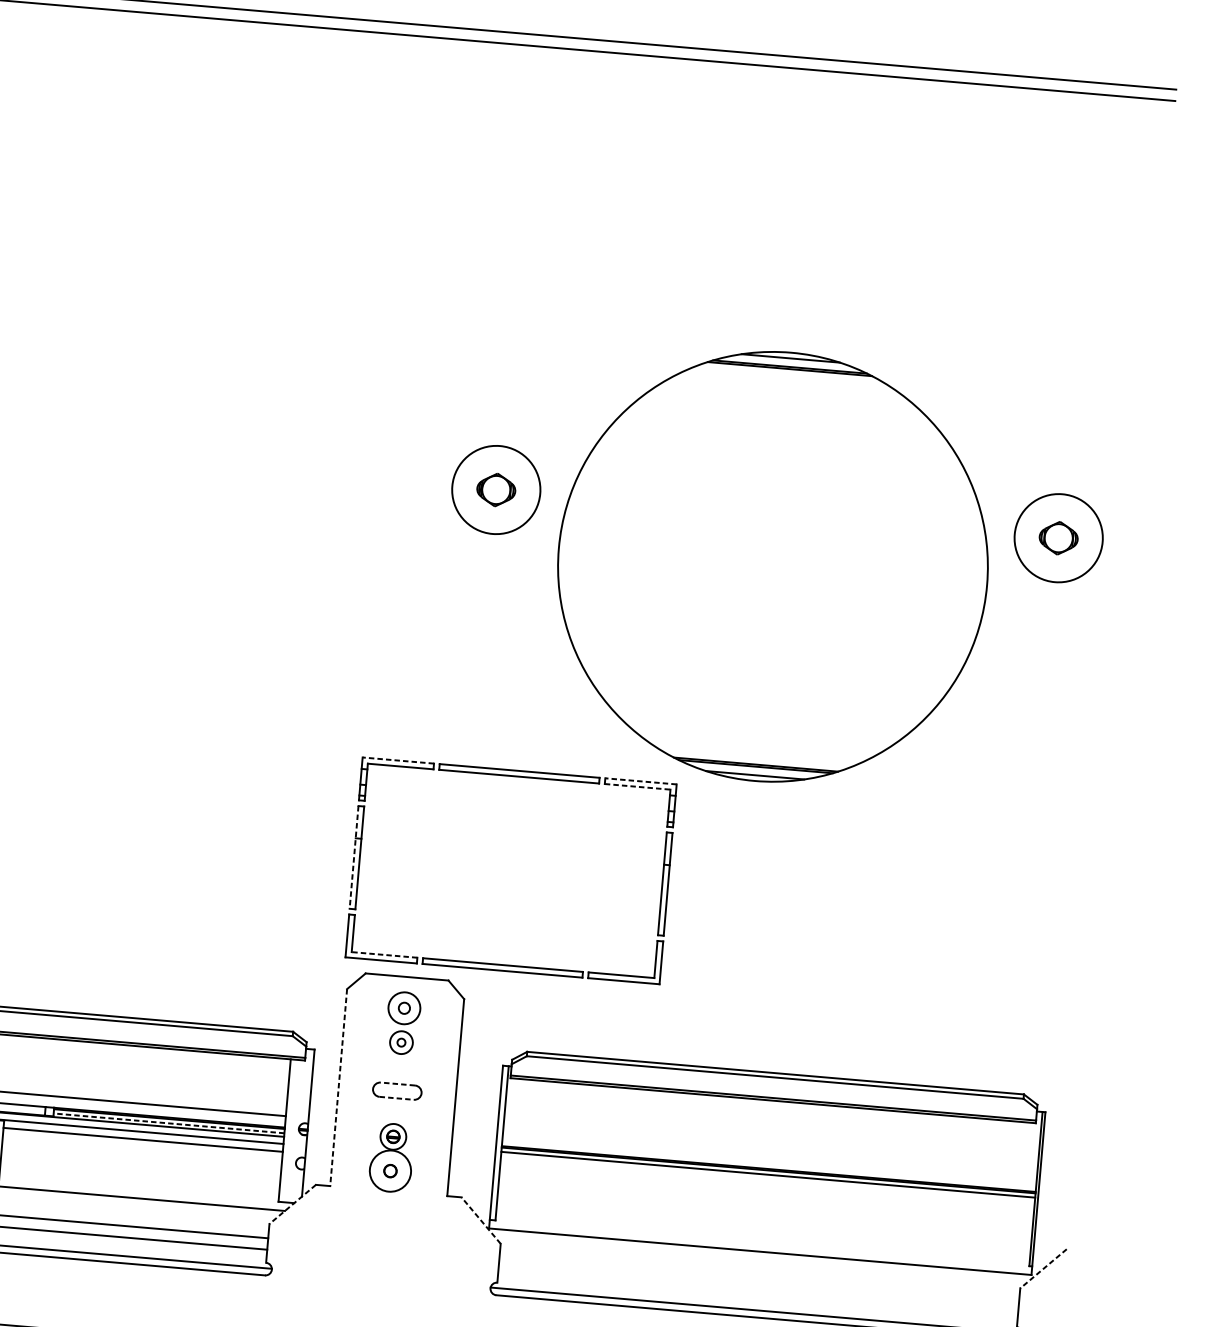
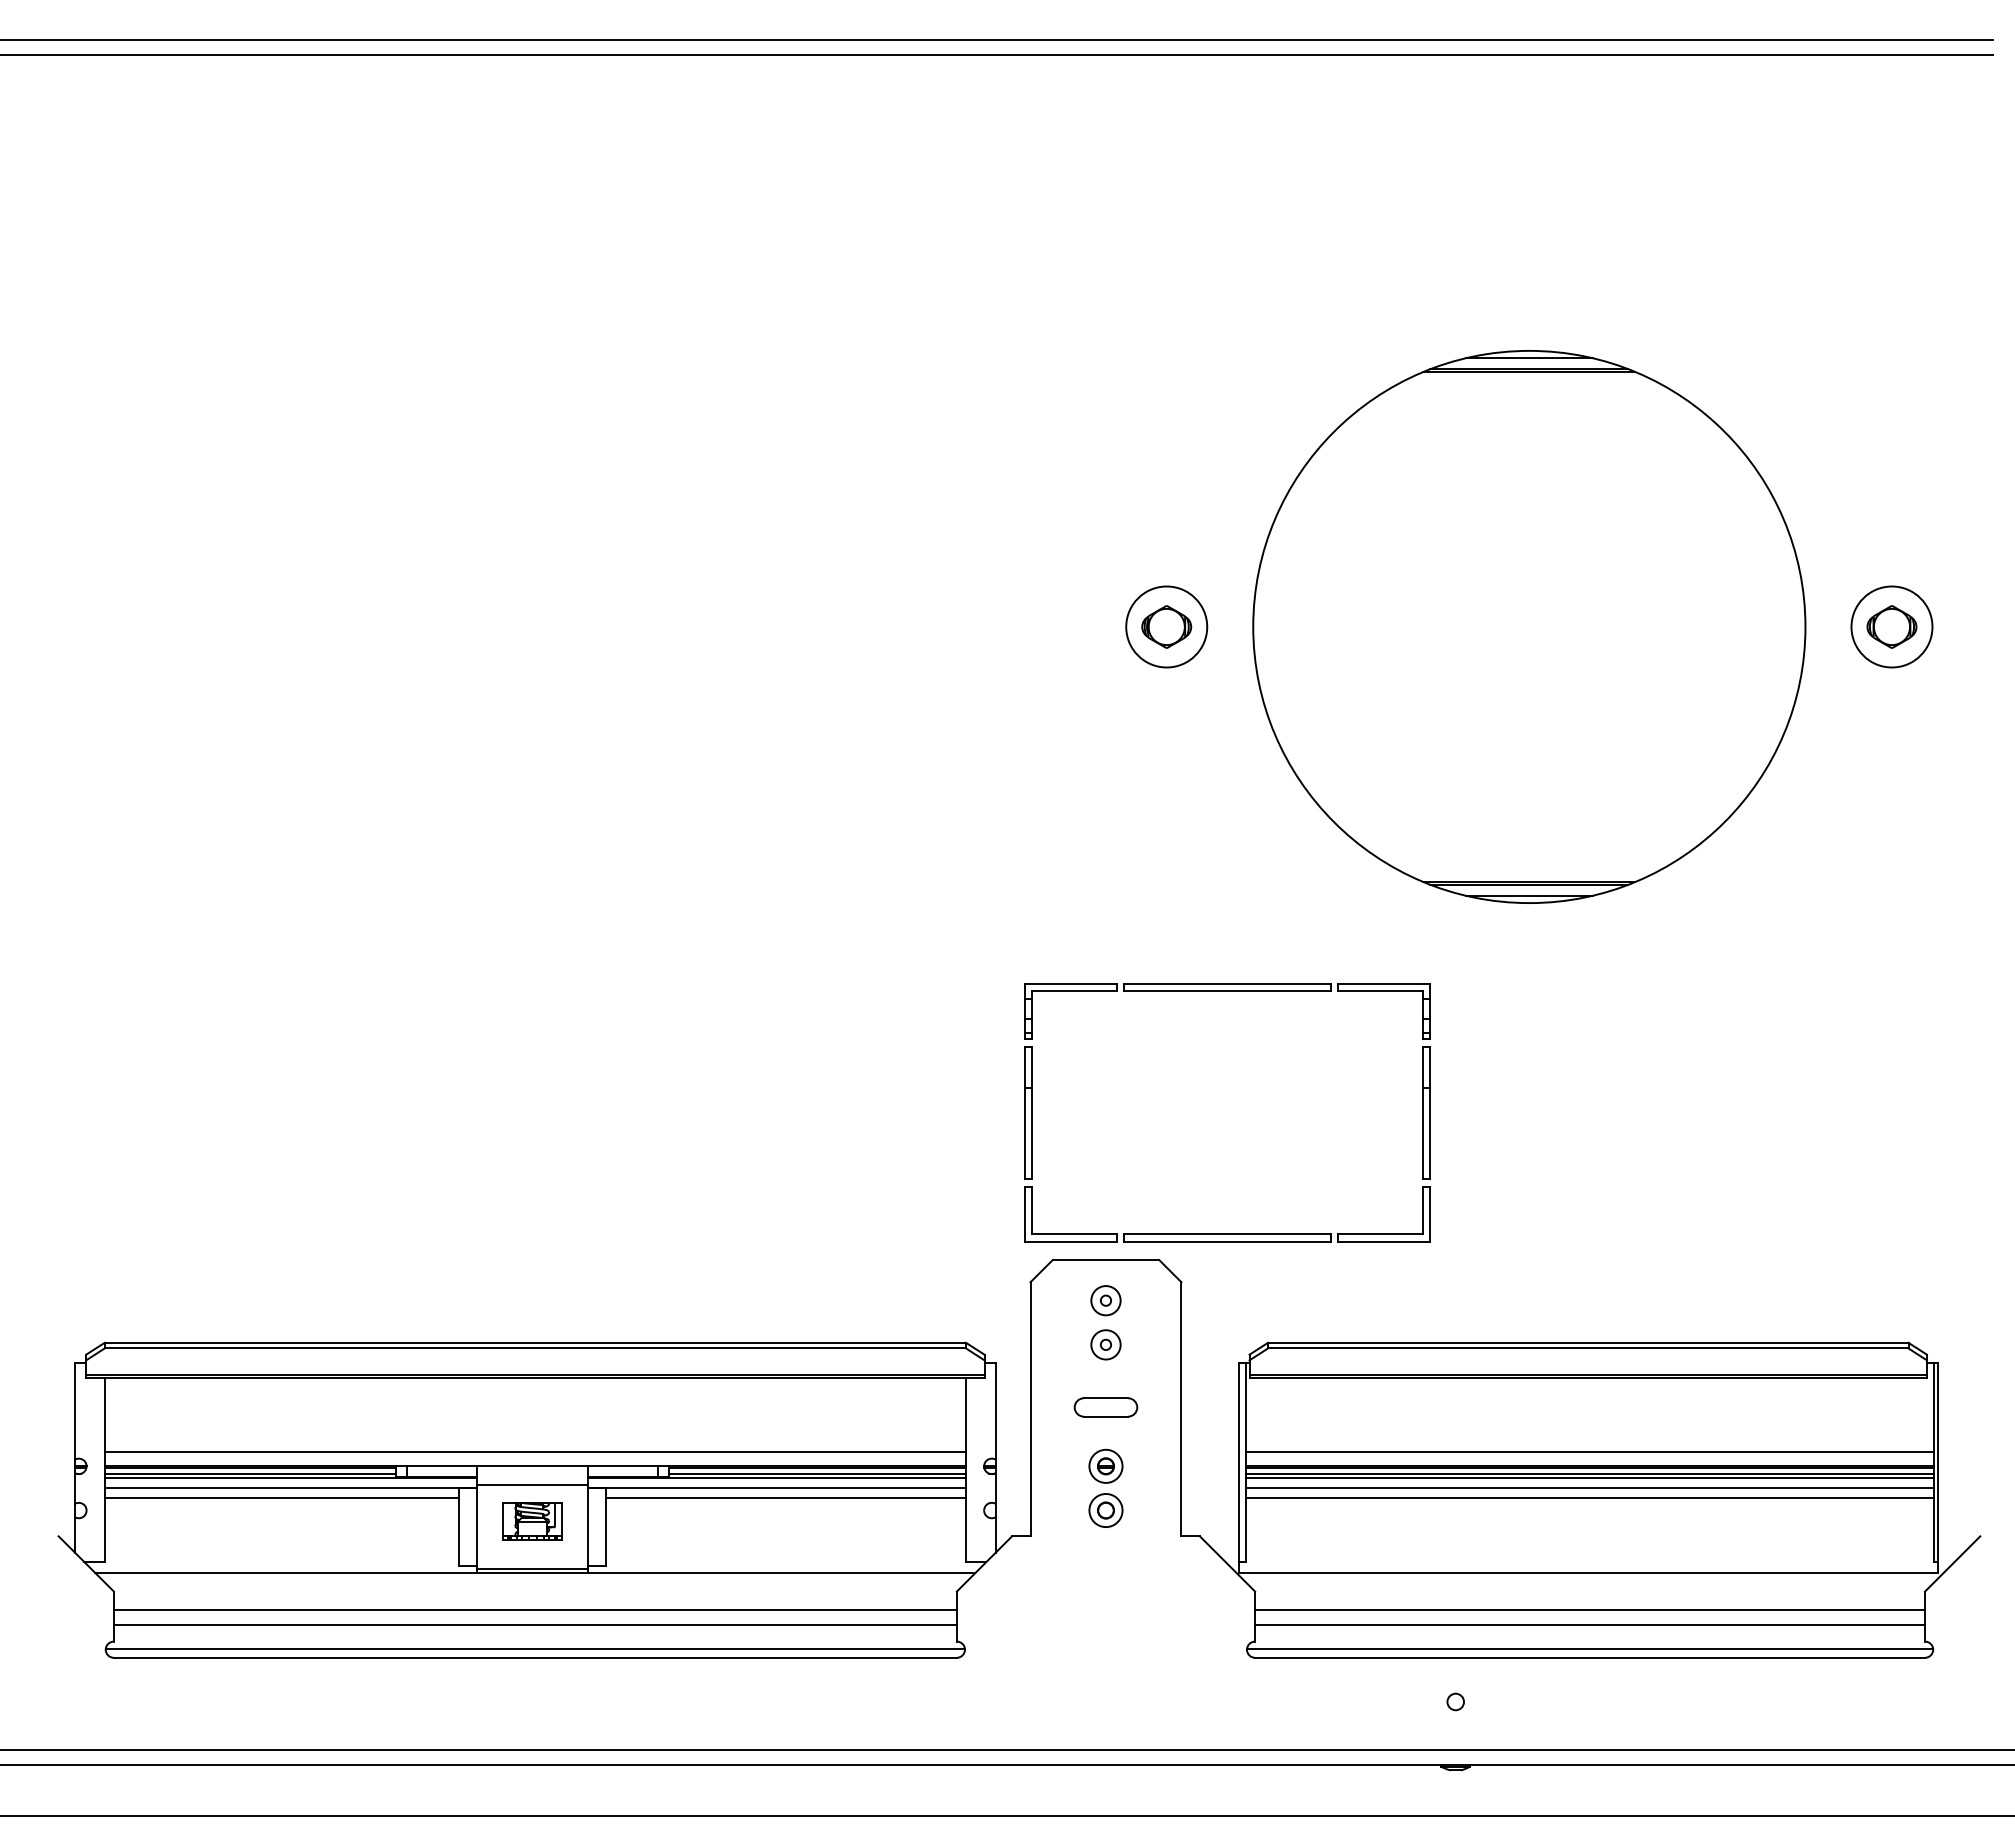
circle: (496, 489) -> (1166, 626), size x0.71
circle: (1058, 537) -> (1891, 626), size x0.71
part: (773, 566) -> (1529, 626), moved
line: (397, 760) -> (1070, 984), dashed -> solid
line: (640, 781) -> (1383, 984), dashed -> solid
line: (637, 786) -> (1380, 991), dashed -> solid
line: (354, 857) -> (1025, 1113), dashed -> solid
line: (384, 954) -> (1074, 1234), dashed -> solid
part: (404, 1008) -> (1105, 1300), size x0.71
line: (397, 1084) -> (1105, 1398), dashed -> solid
line: (338, 1087) -> (1030, 1409), dashed -> solid
line: (397, 1098) -> (1106, 1416), dashed -> solid
line: (169, 1123) -> (817, 1473), dashed -> solid
line: (769, 1157) -> (1589, 1451), added
circle: (390, 1171) -> (1105, 1510), size x0.62
line: (767, 1178) -> (1589, 1478), added
line: (766, 1185) -> (1589, 1487), added
line: (766, 1193) -> (1589, 1497), added
line: (292, 1204) -> (984, 1564), dashed -> solid
line: (481, 1220) -> (1227, 1563), dashed -> solid
line: (1043, 1269) -> (1952, 1564), dashed -> solid
line: (759, 1280) -> (1590, 1609), added
line: (758, 1291) -> (1590, 1624), added

